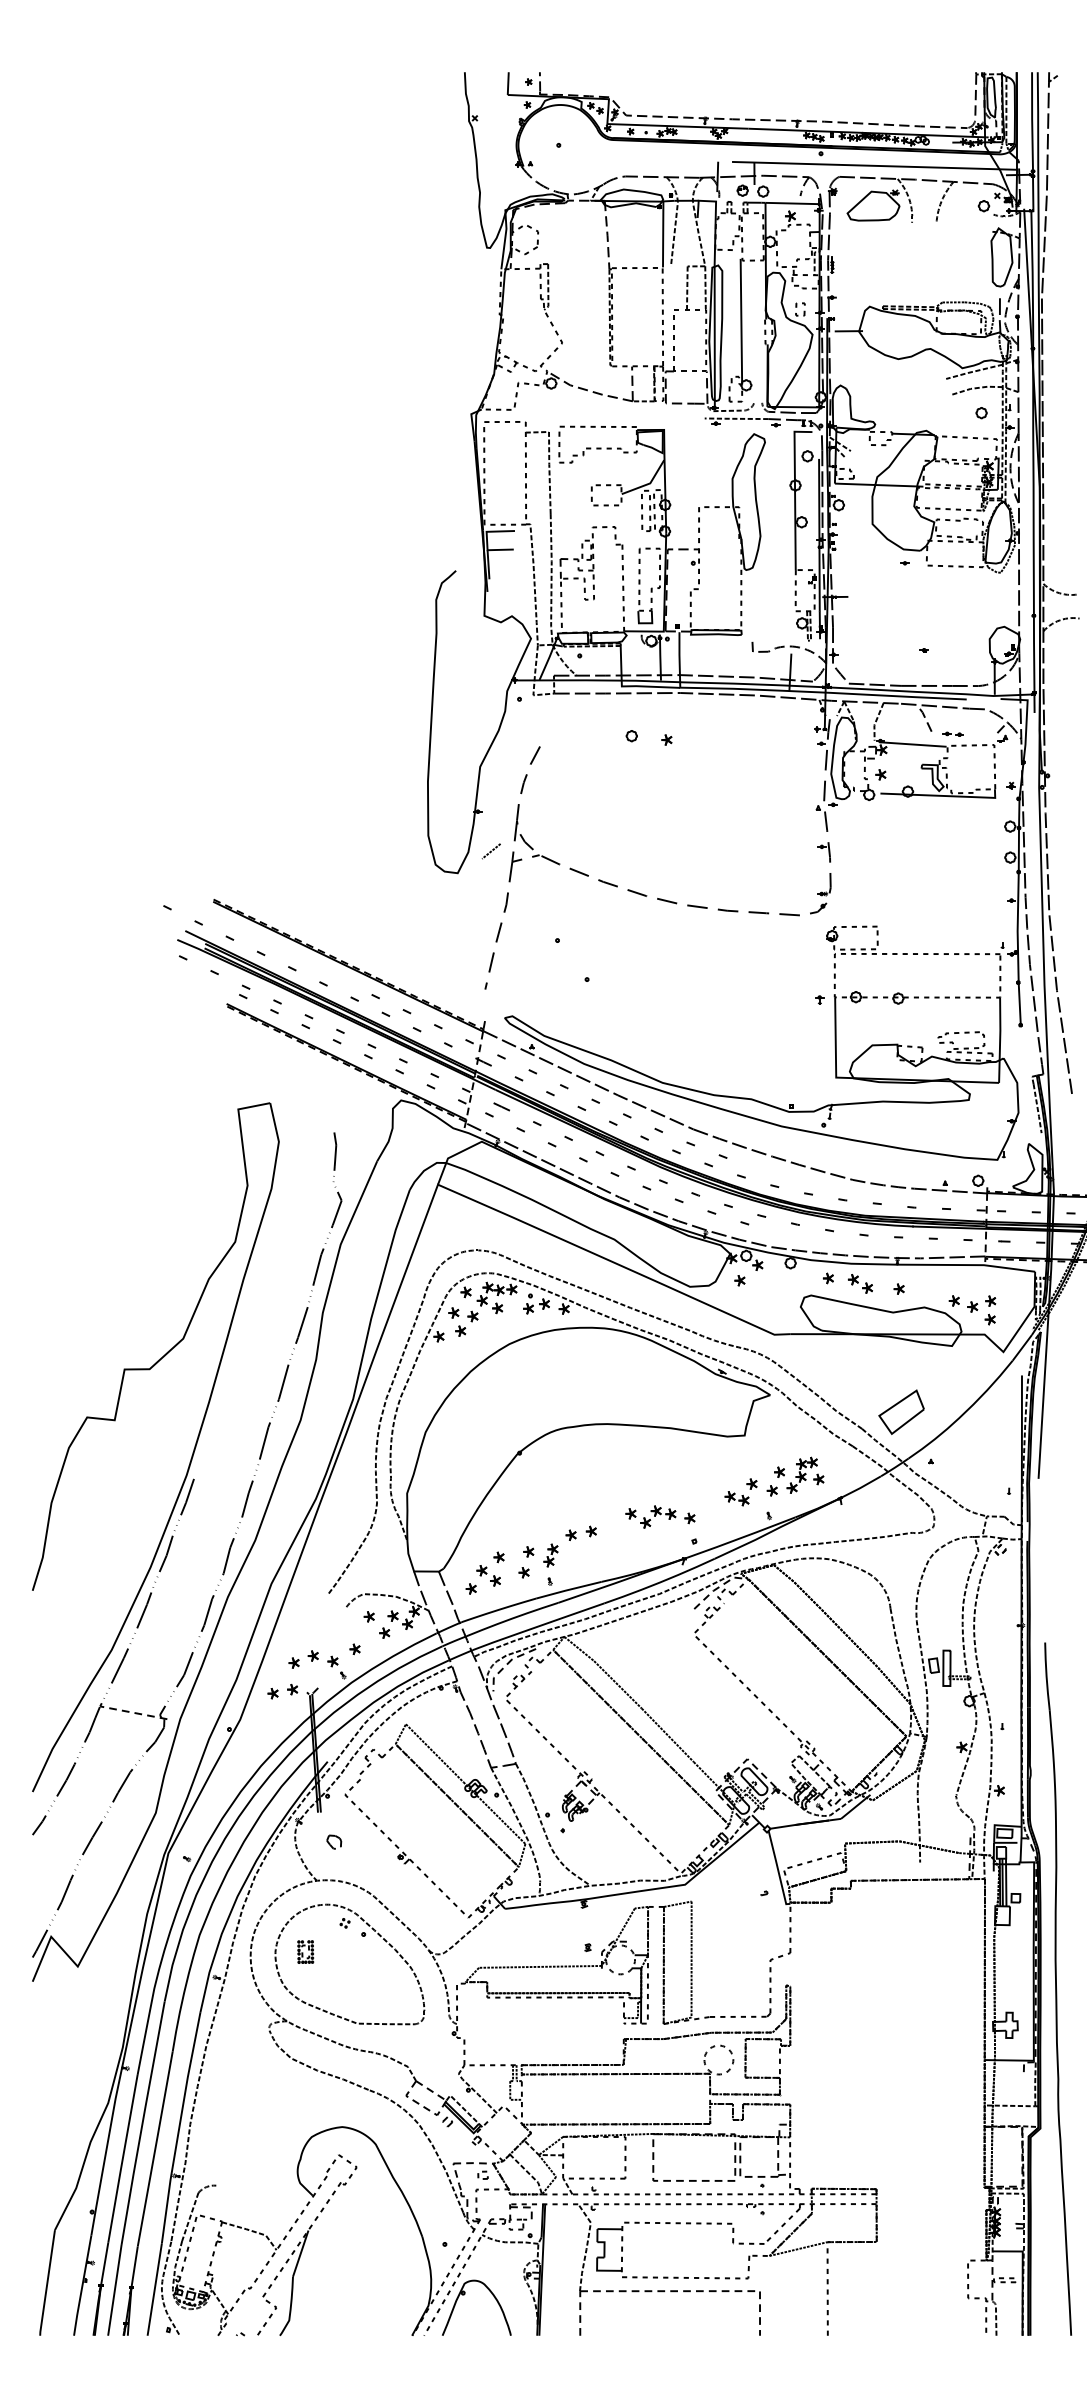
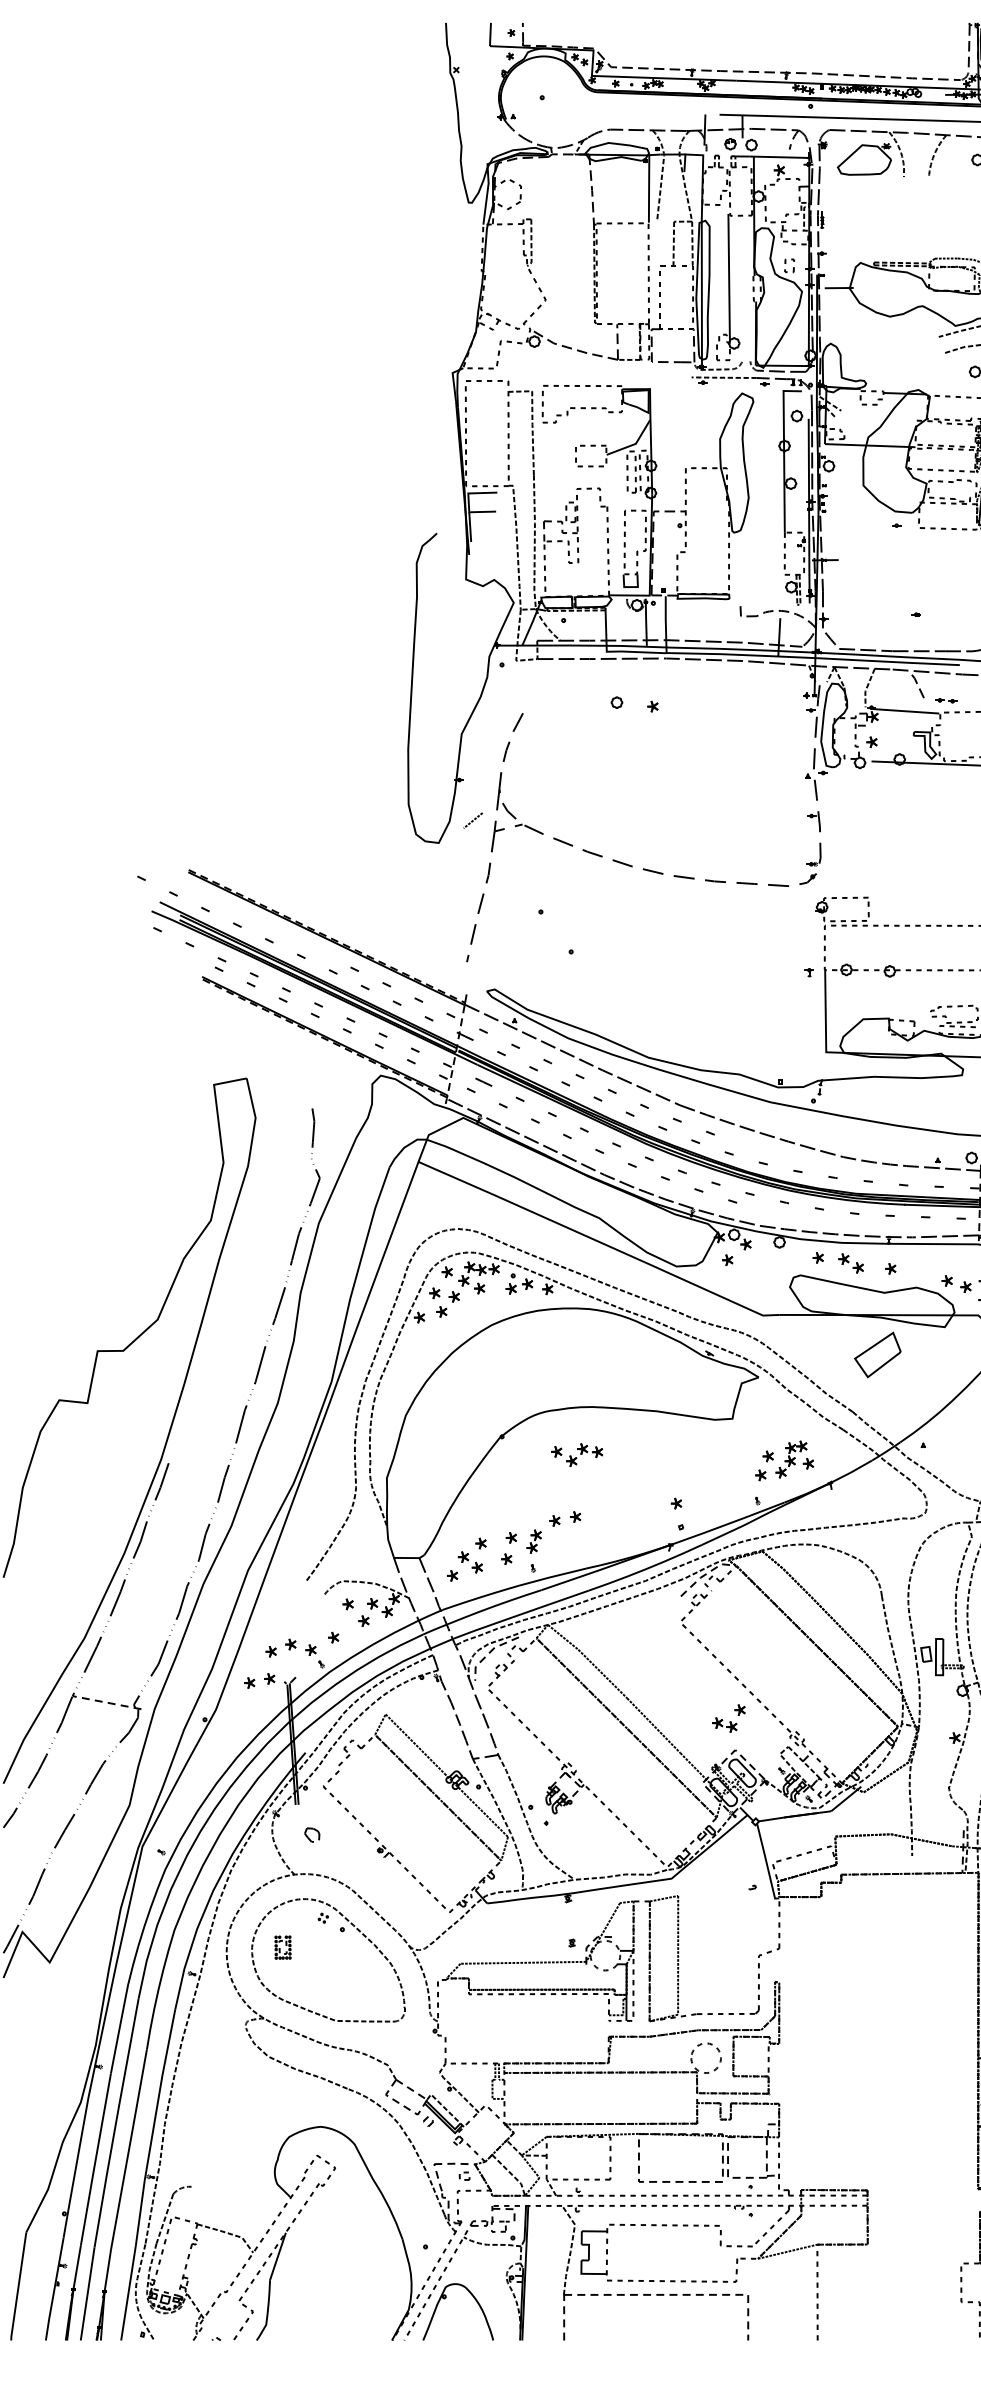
part: (901, 1411) -> (877, 1354), moved
part: (740, 1492) -> (728, 1718), moved
part: (650, 1516) -> (576, 1454), moved

